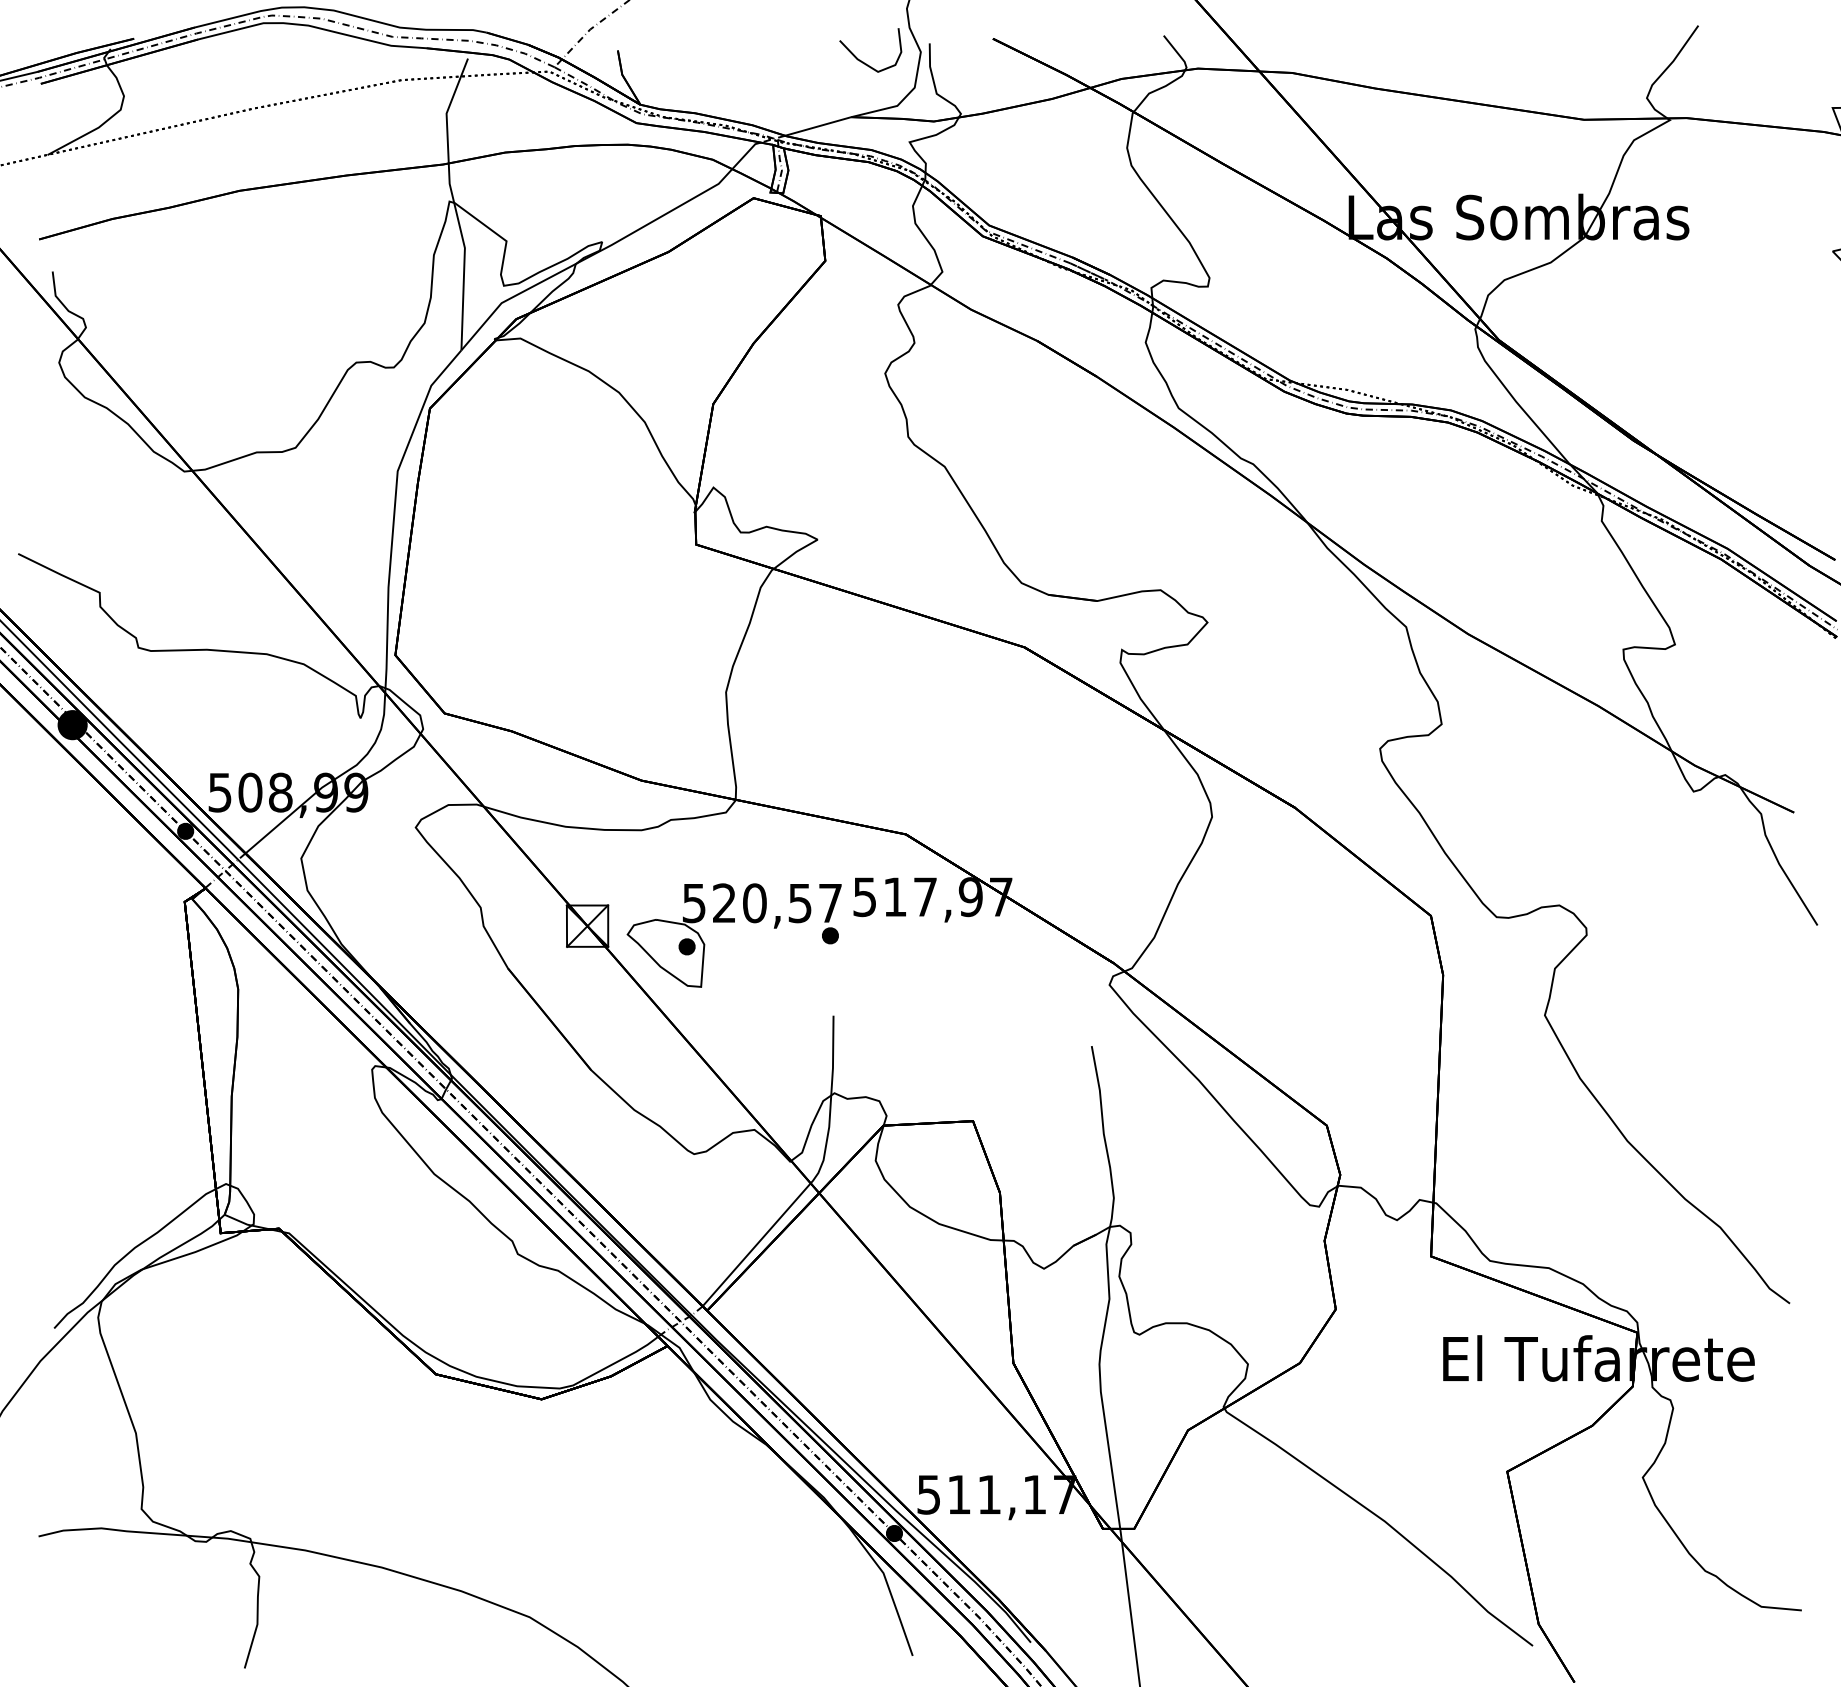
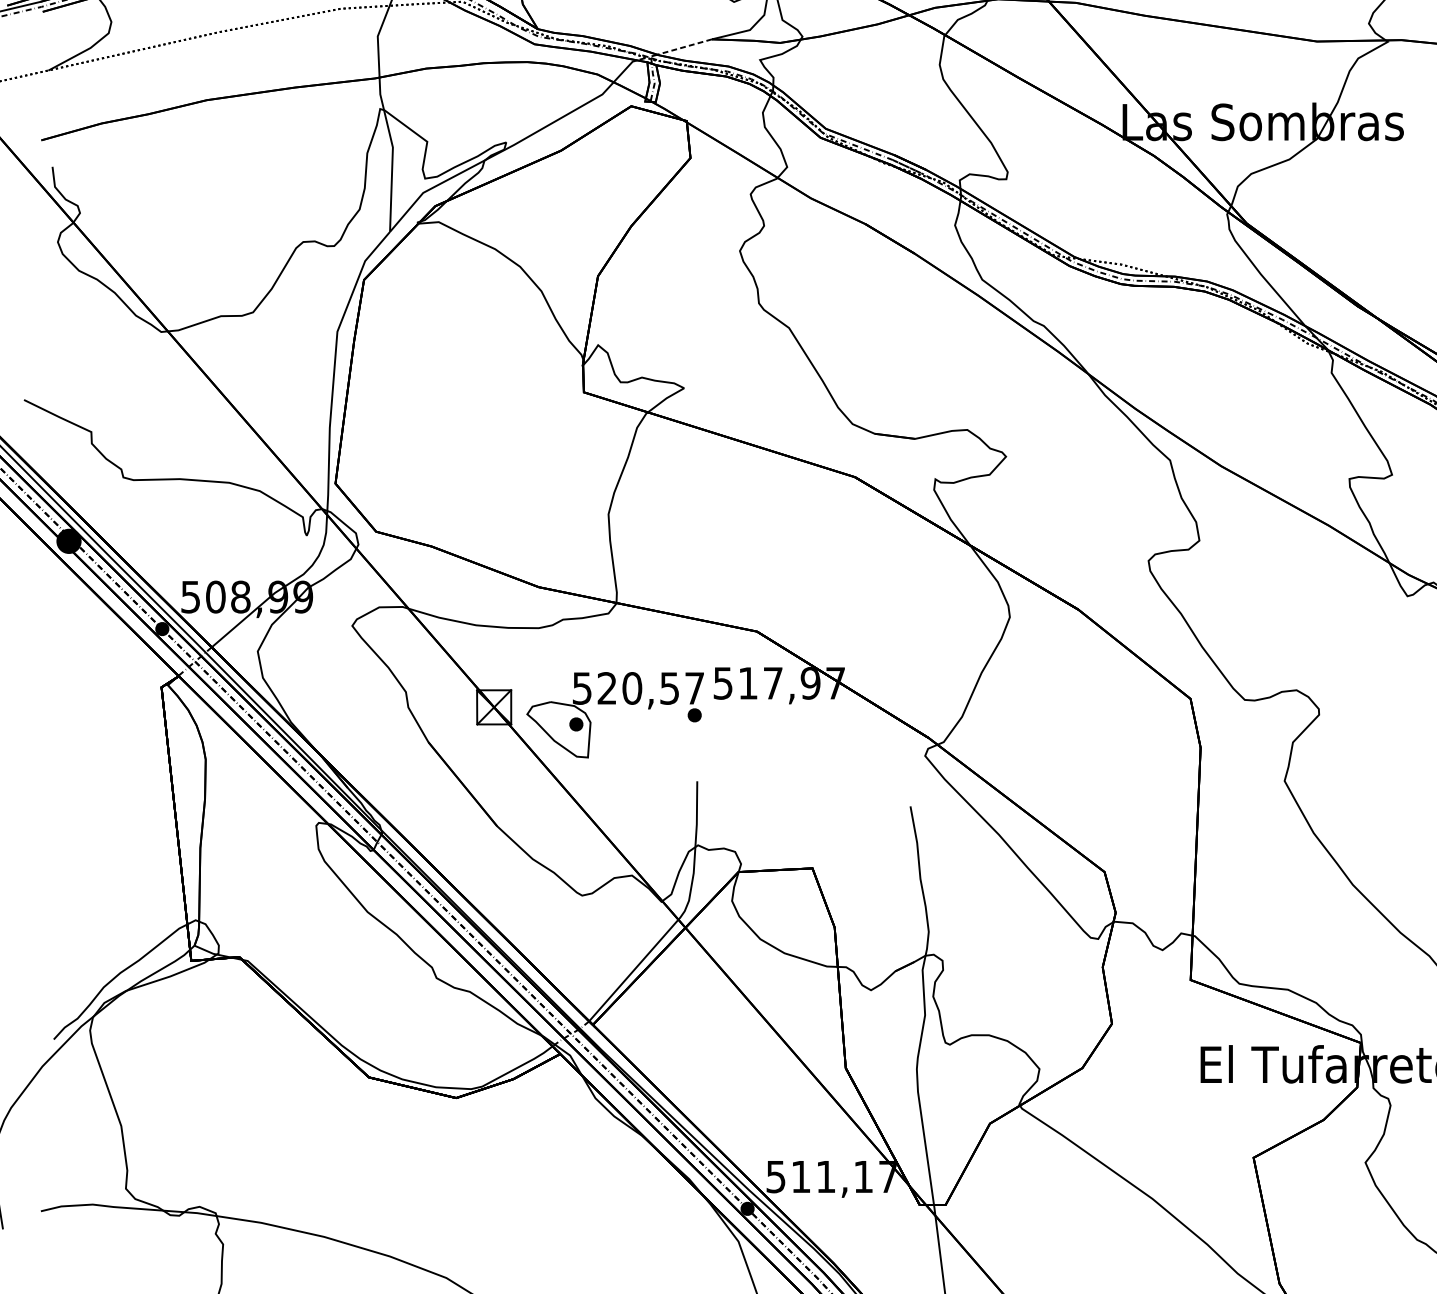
line: (817, 126) -> (684, 47), solid -> dashed

